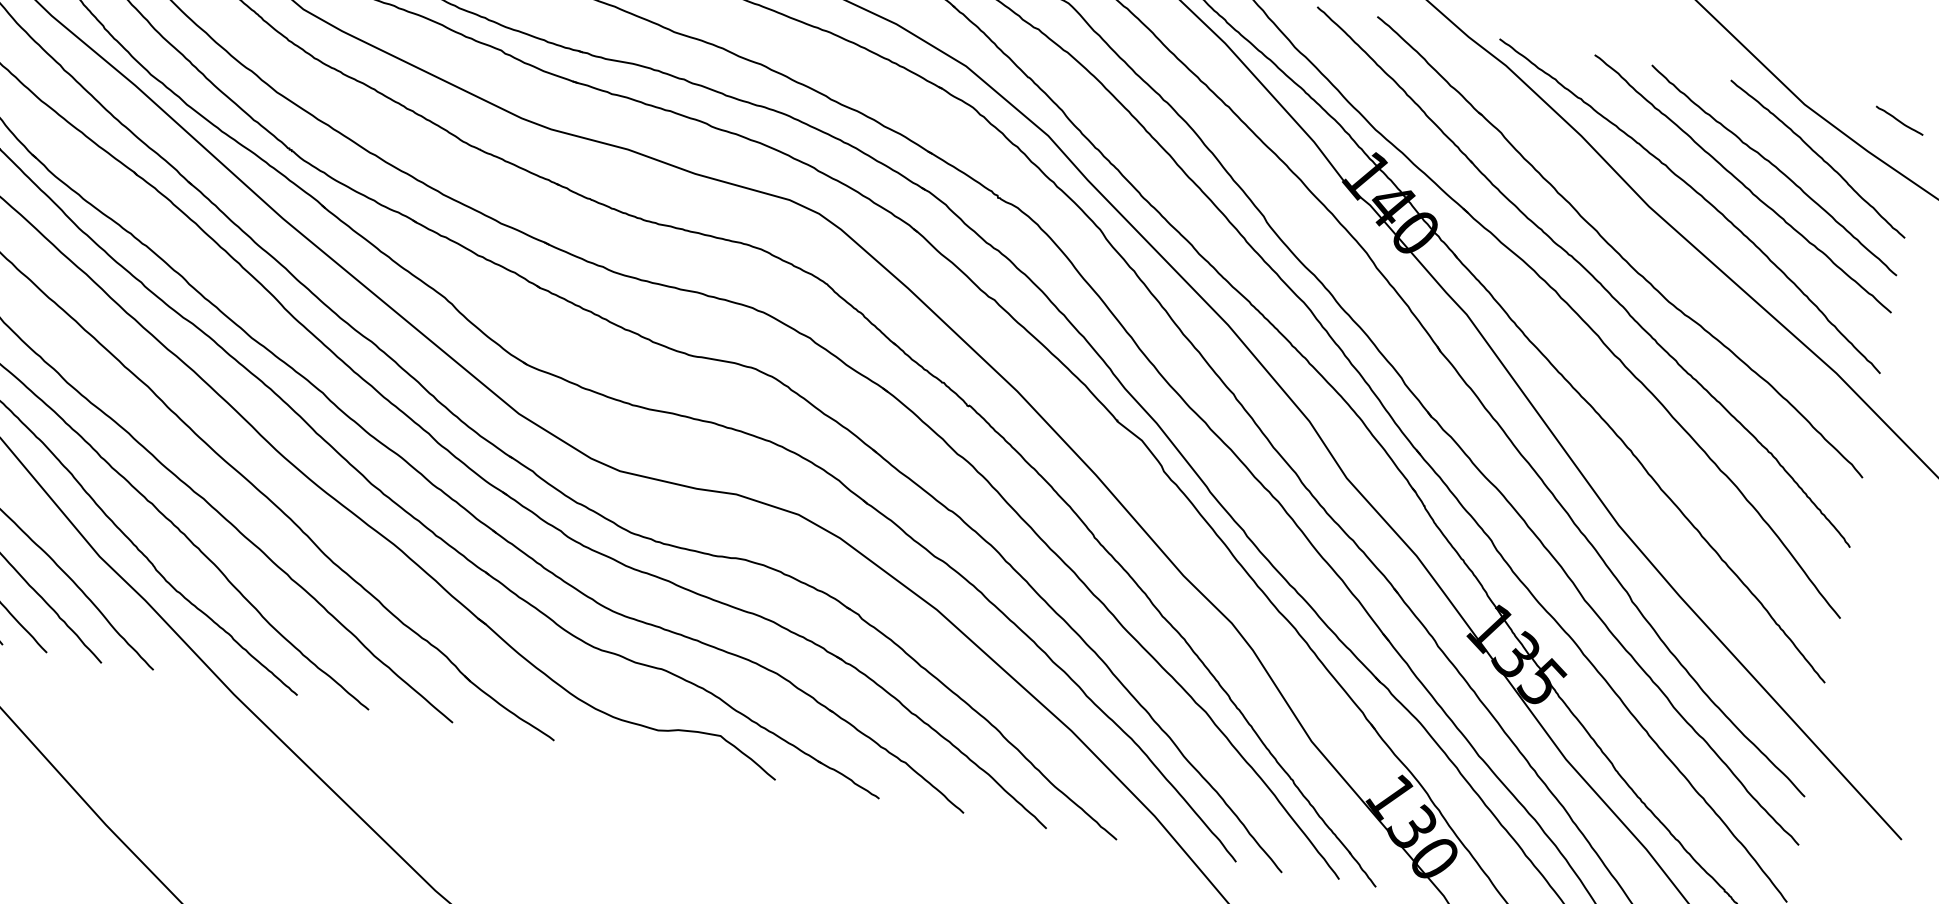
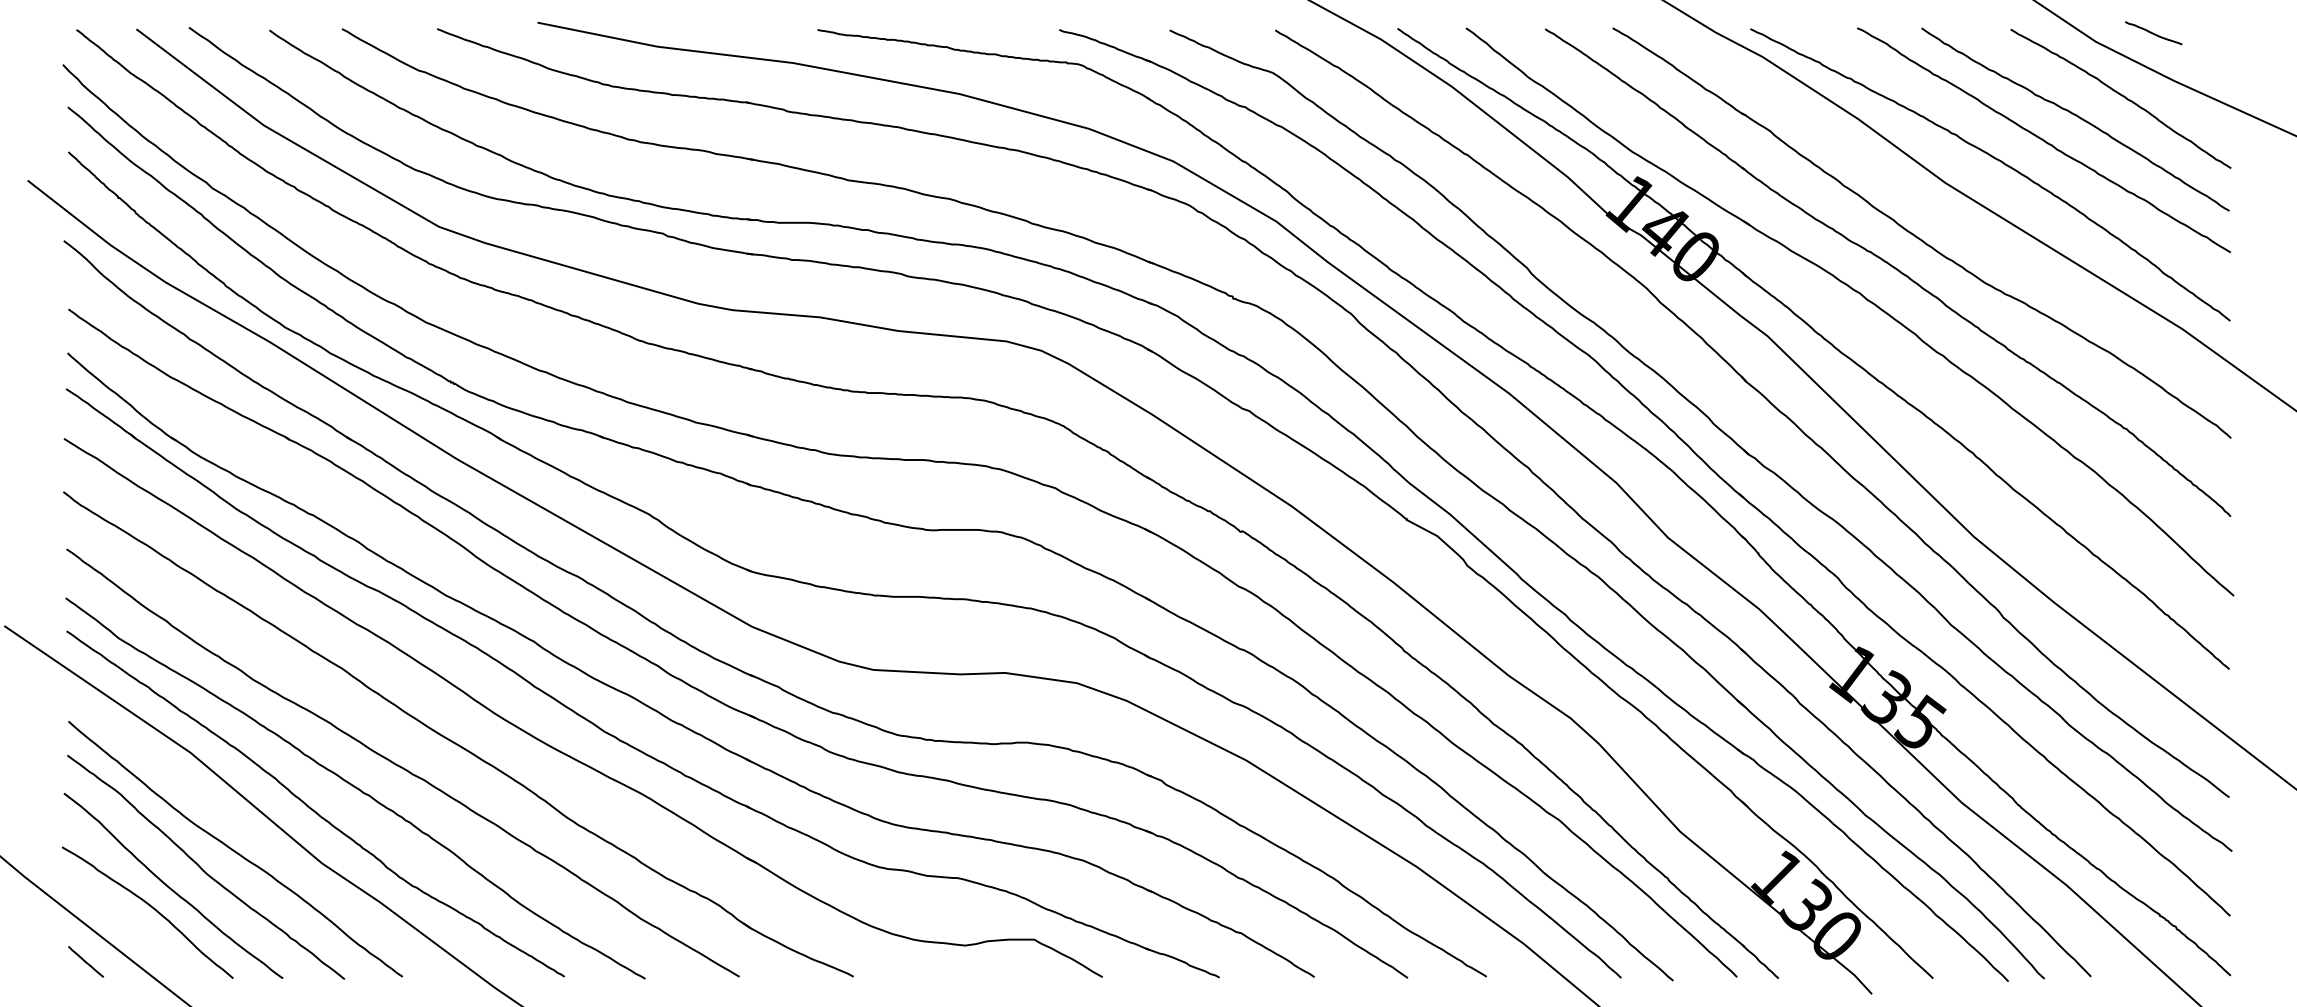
curve: (1899, 120) -> (2153, 33), moved

